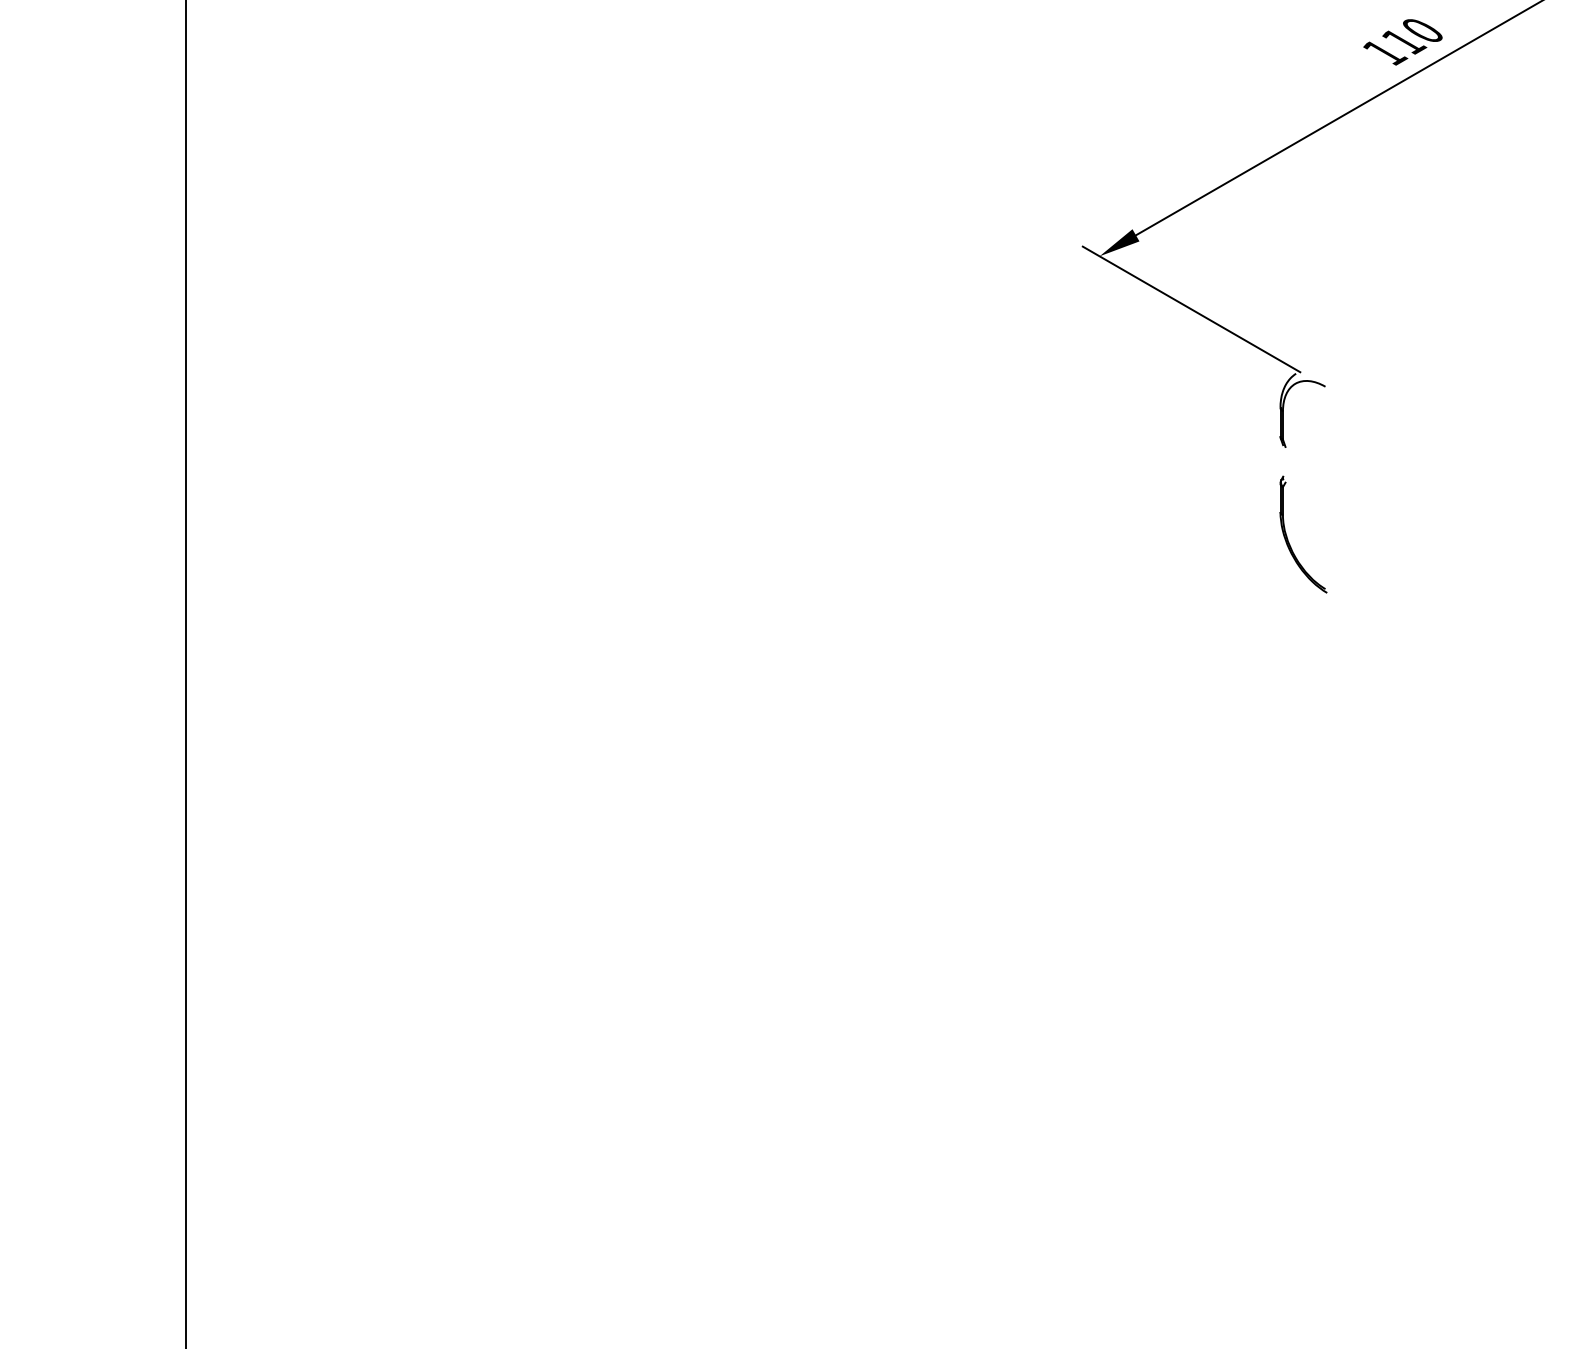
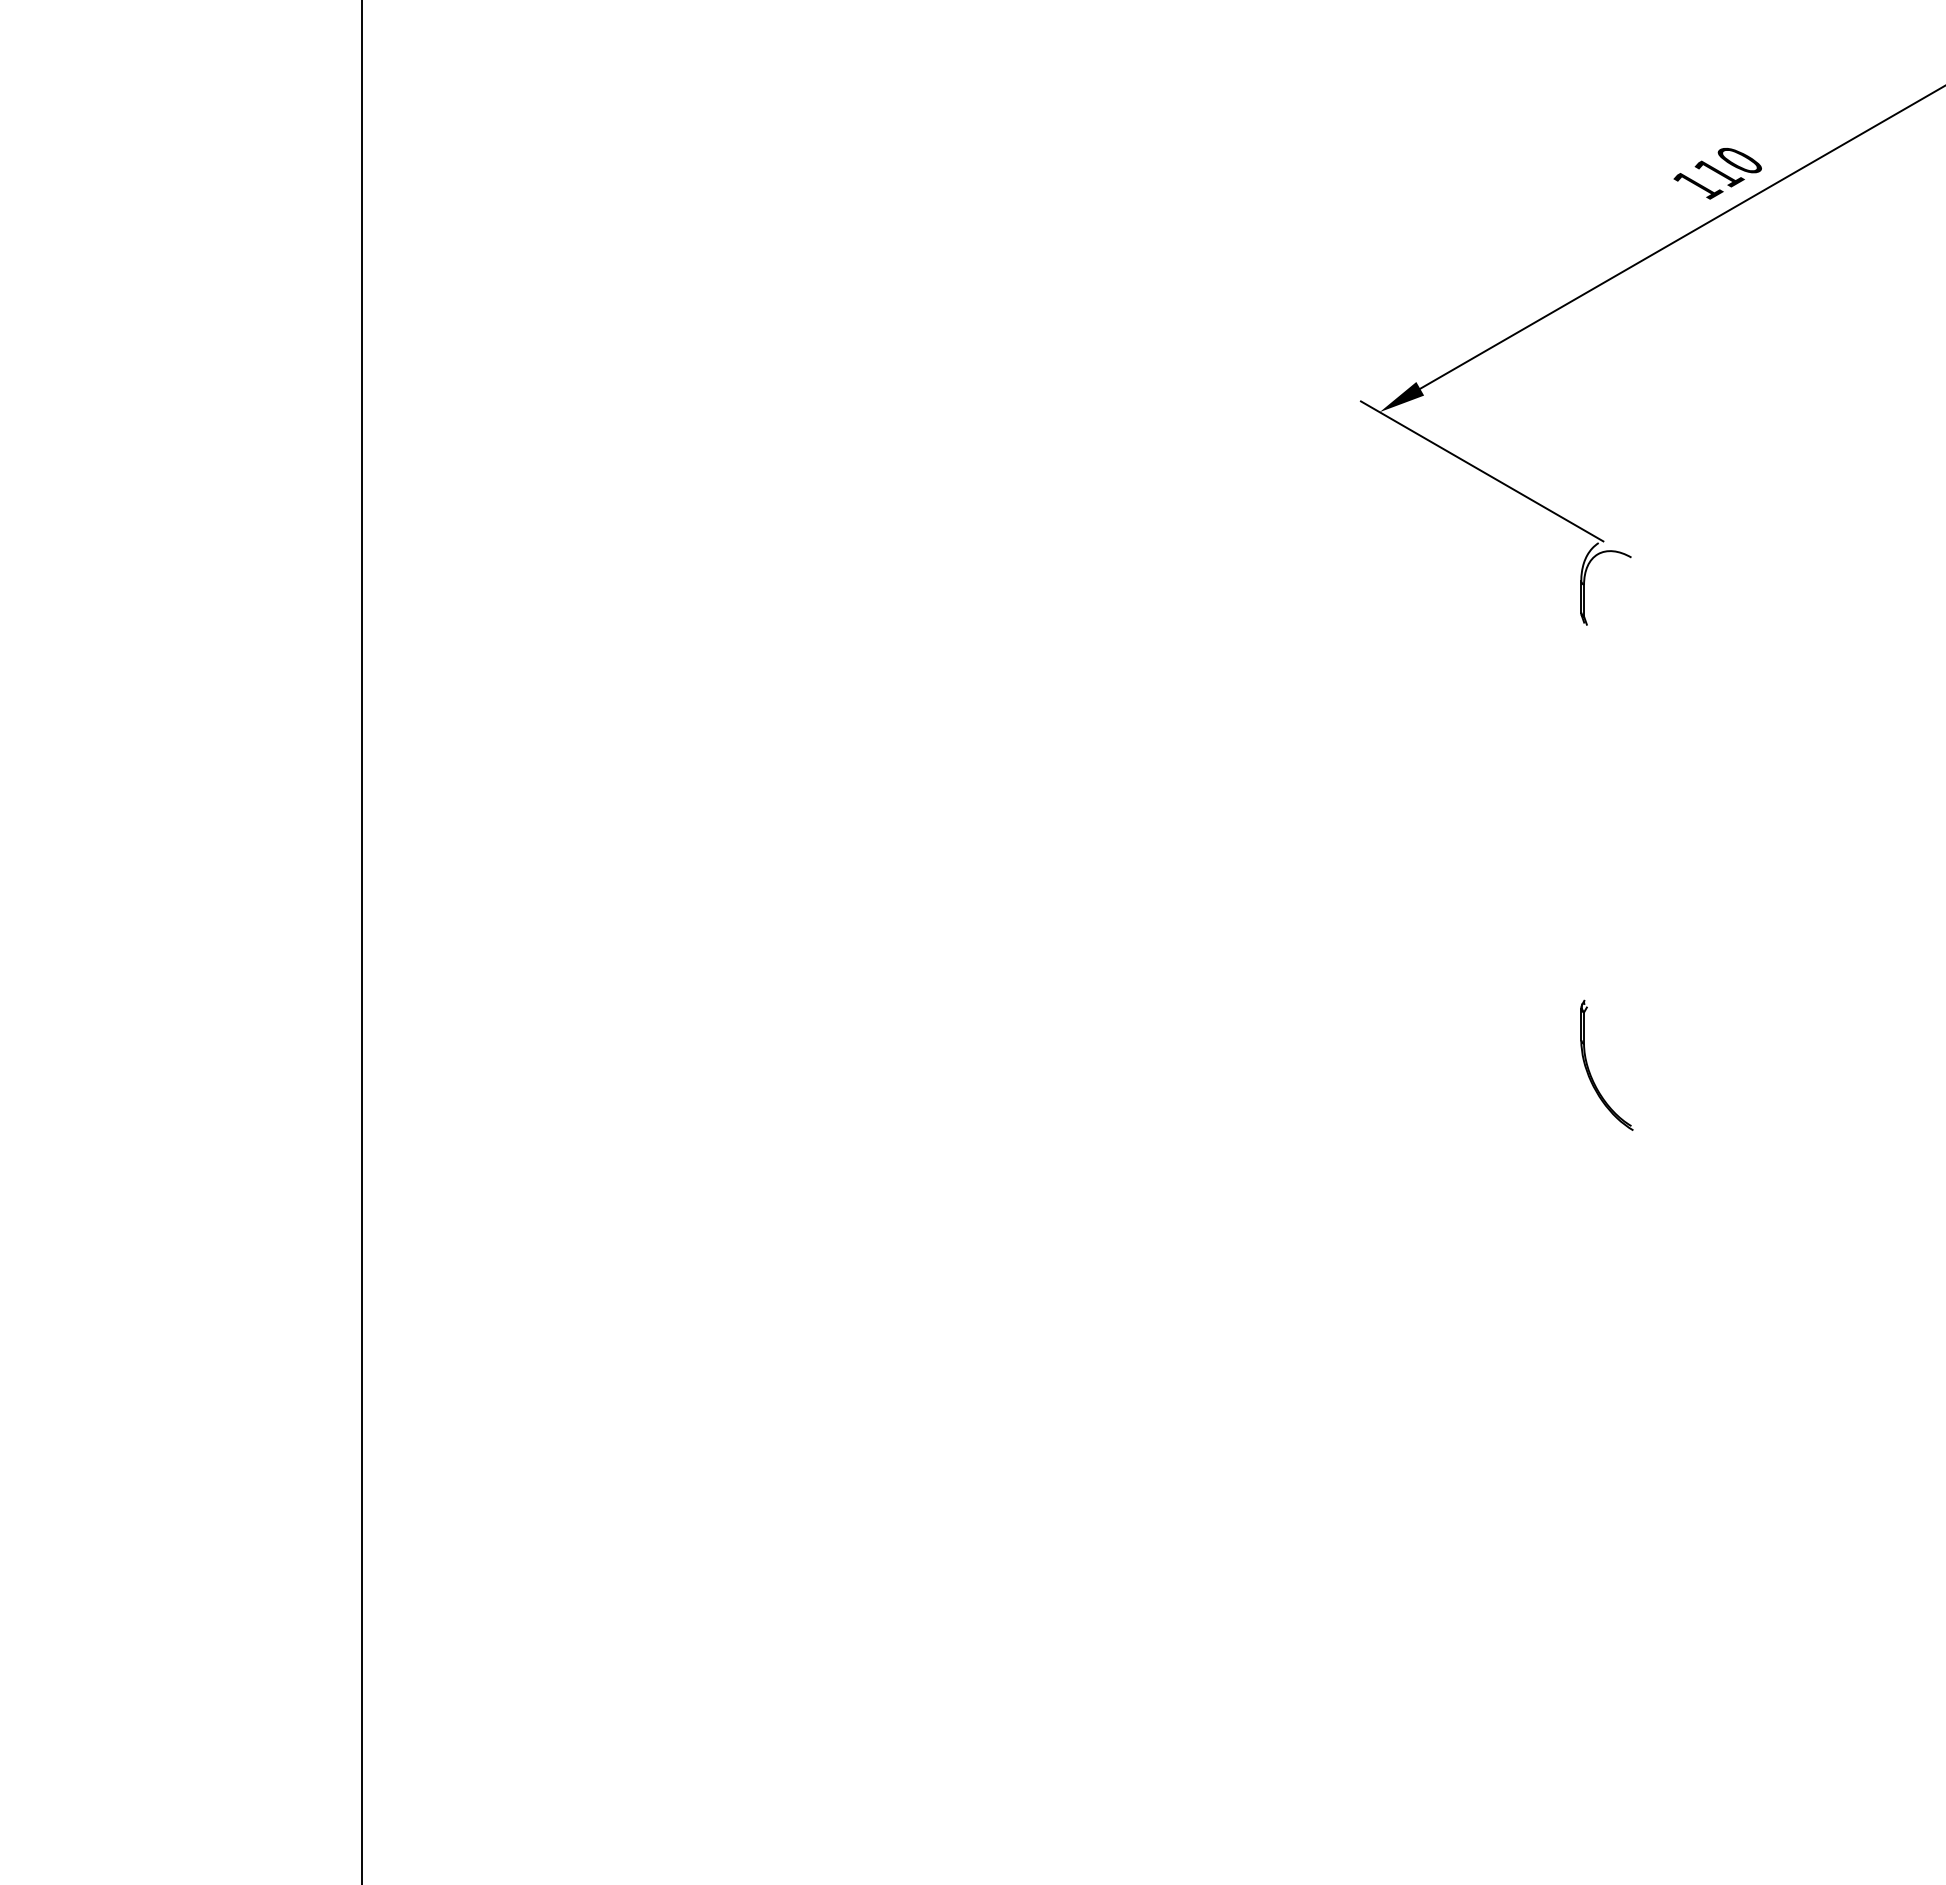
part: (1287, 537) -> (1589, 1068), moved

